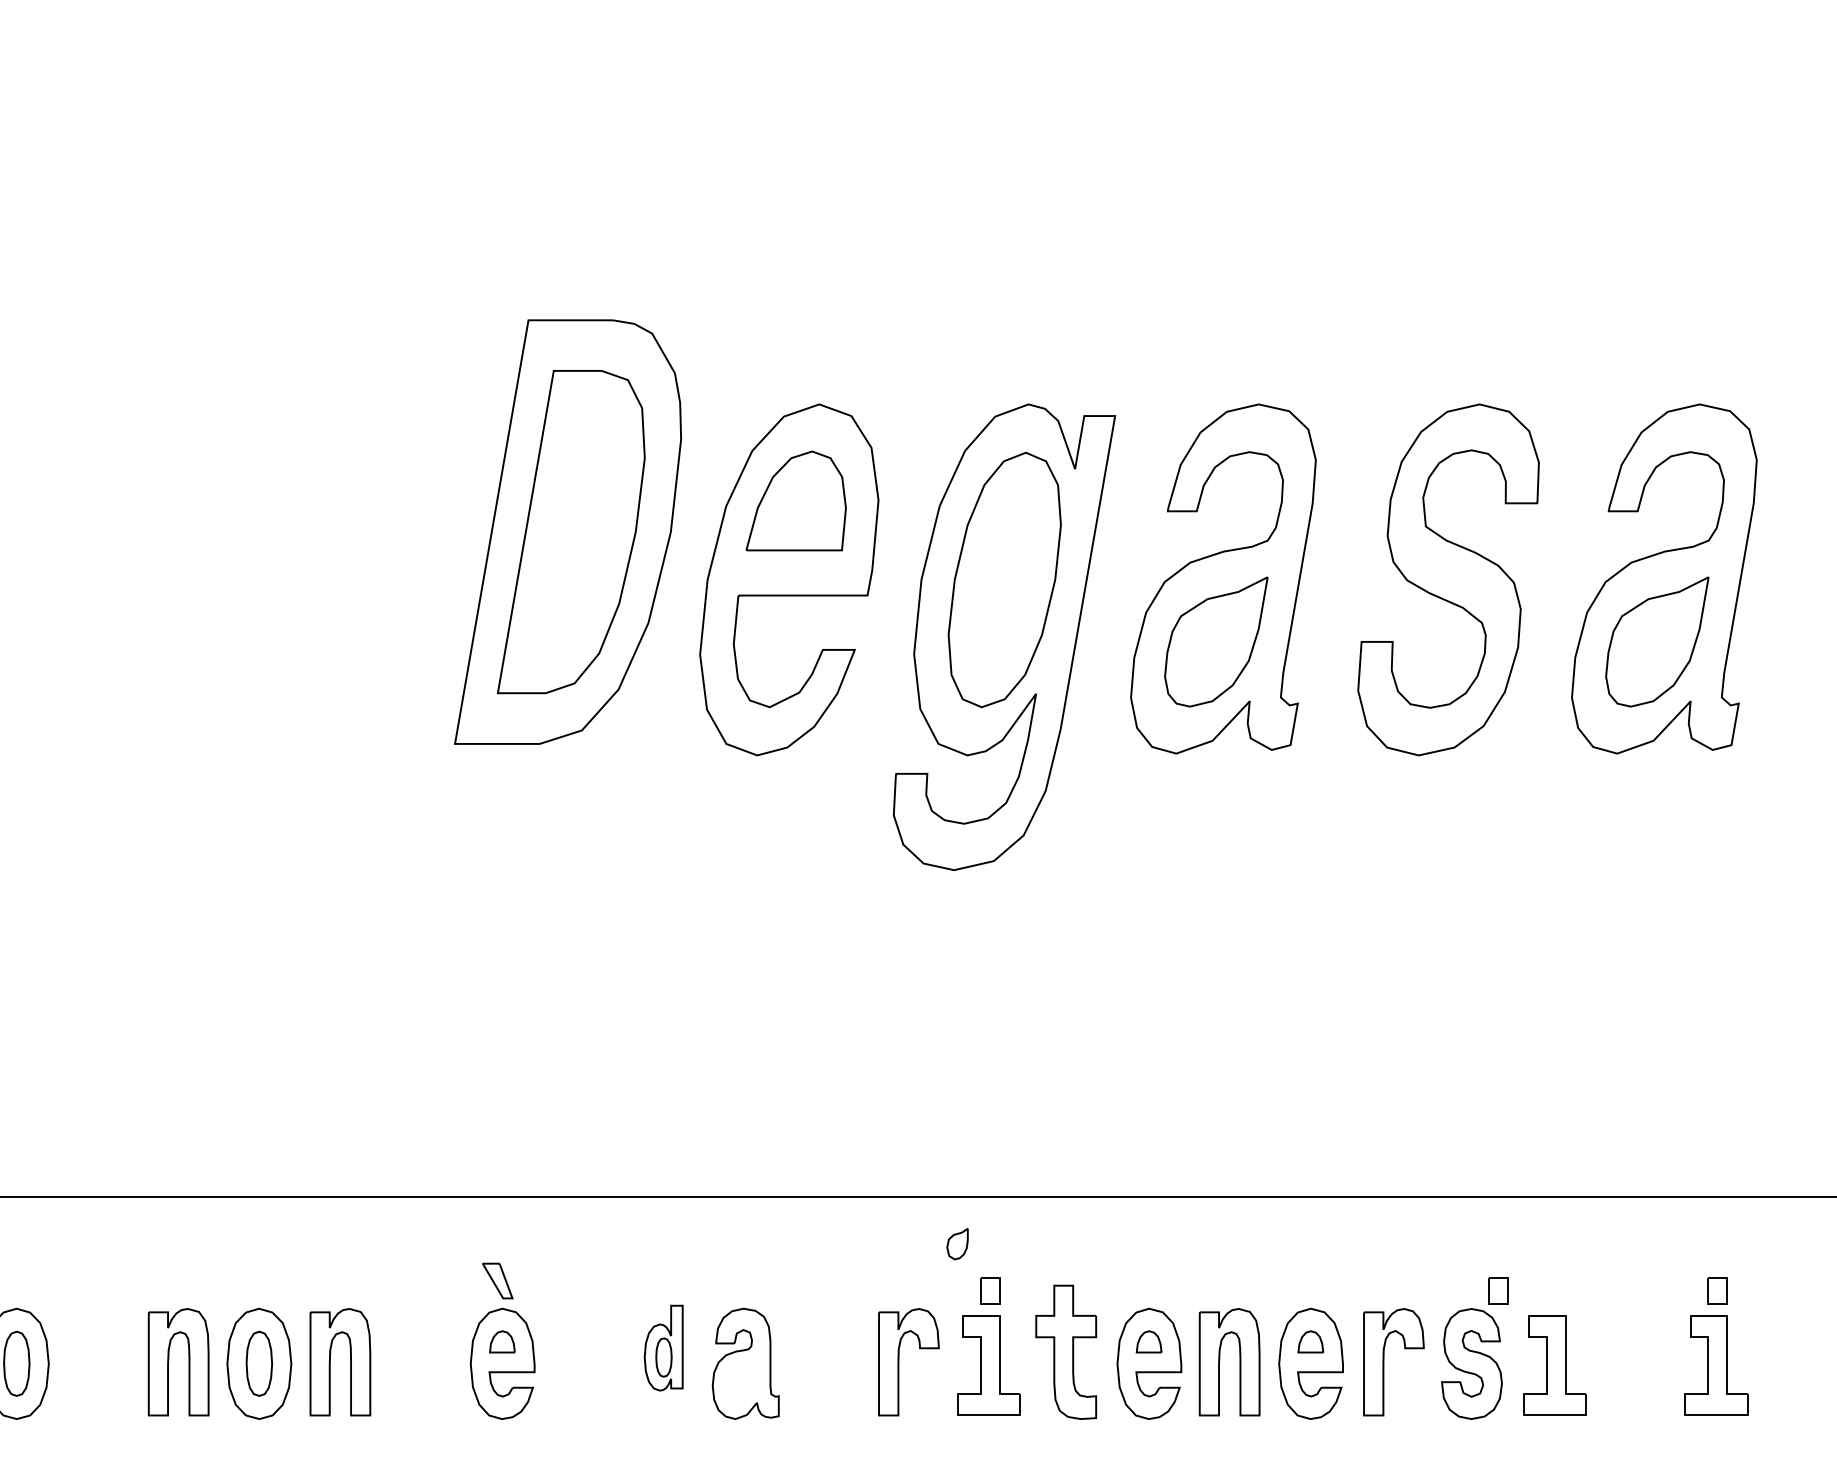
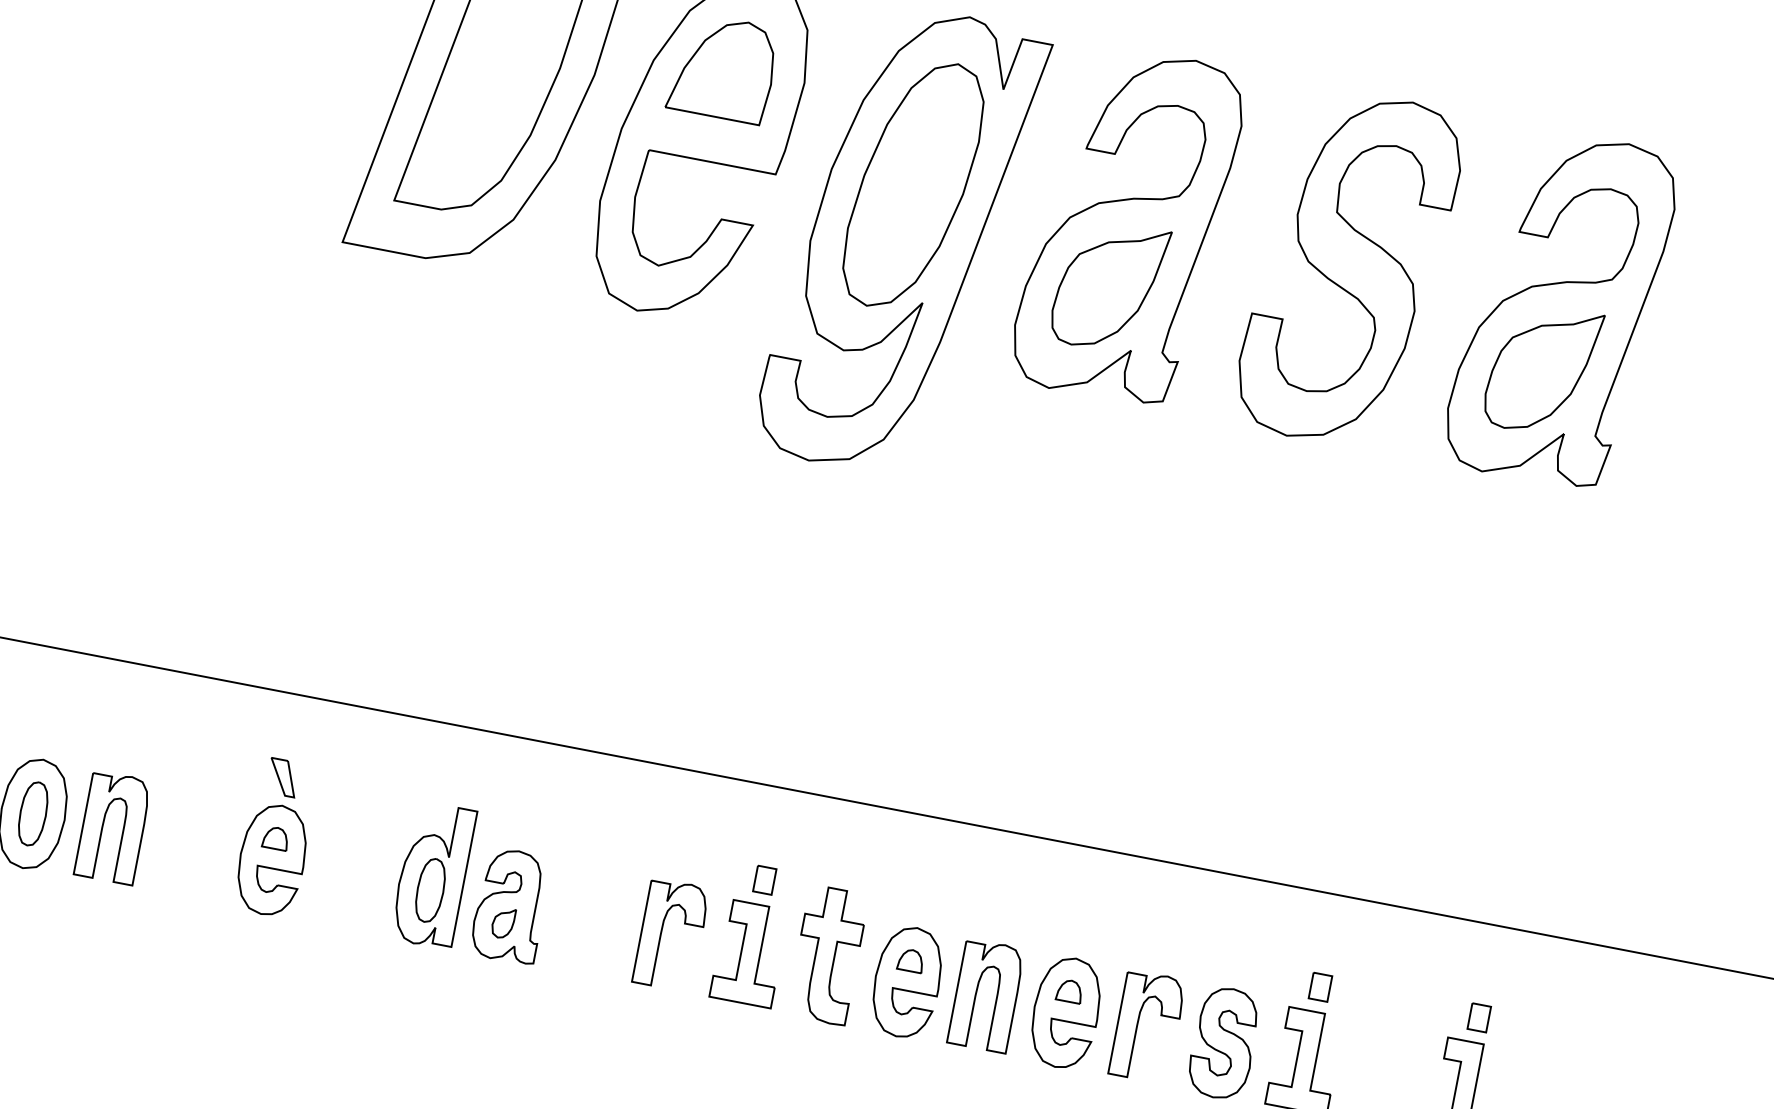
part: (957, 1244) -> (503, 923), moved
part: (1498, 1290) -> (1320, 987), moved
part: (663, 1347) -> (433, 874), size x1.67

